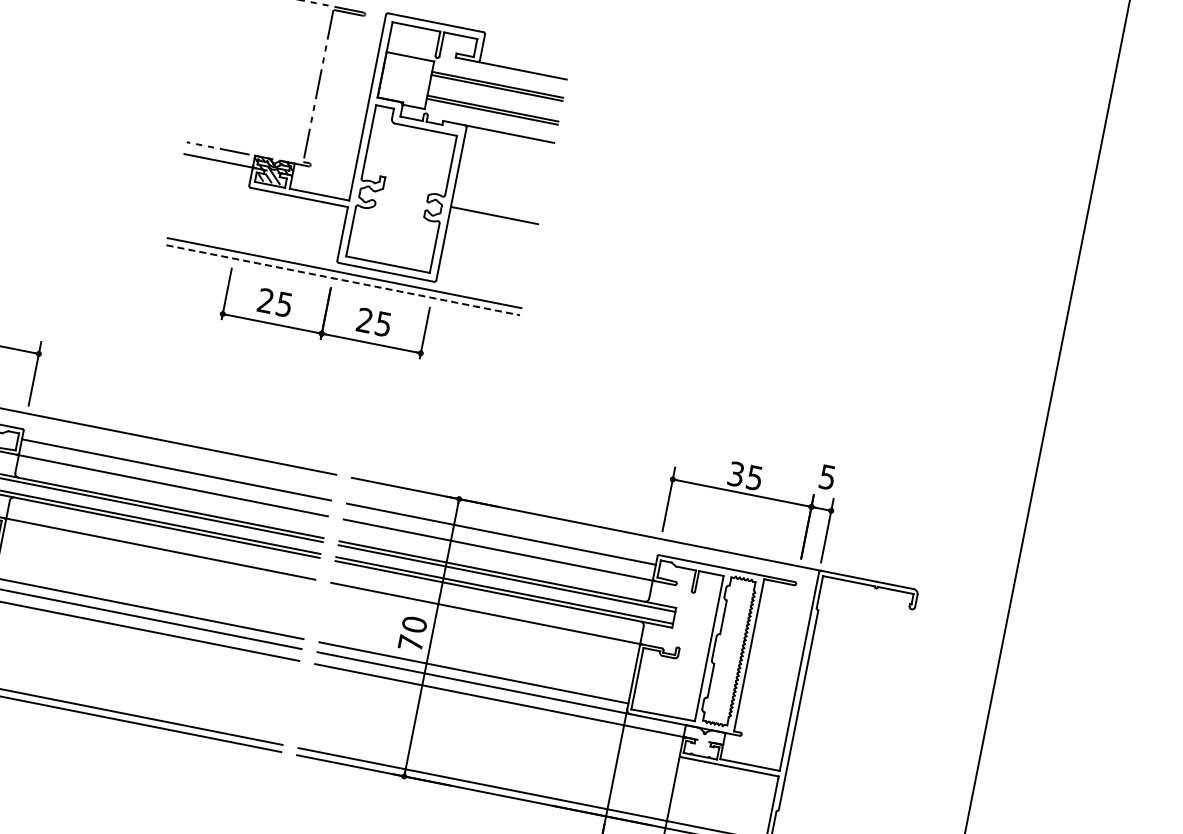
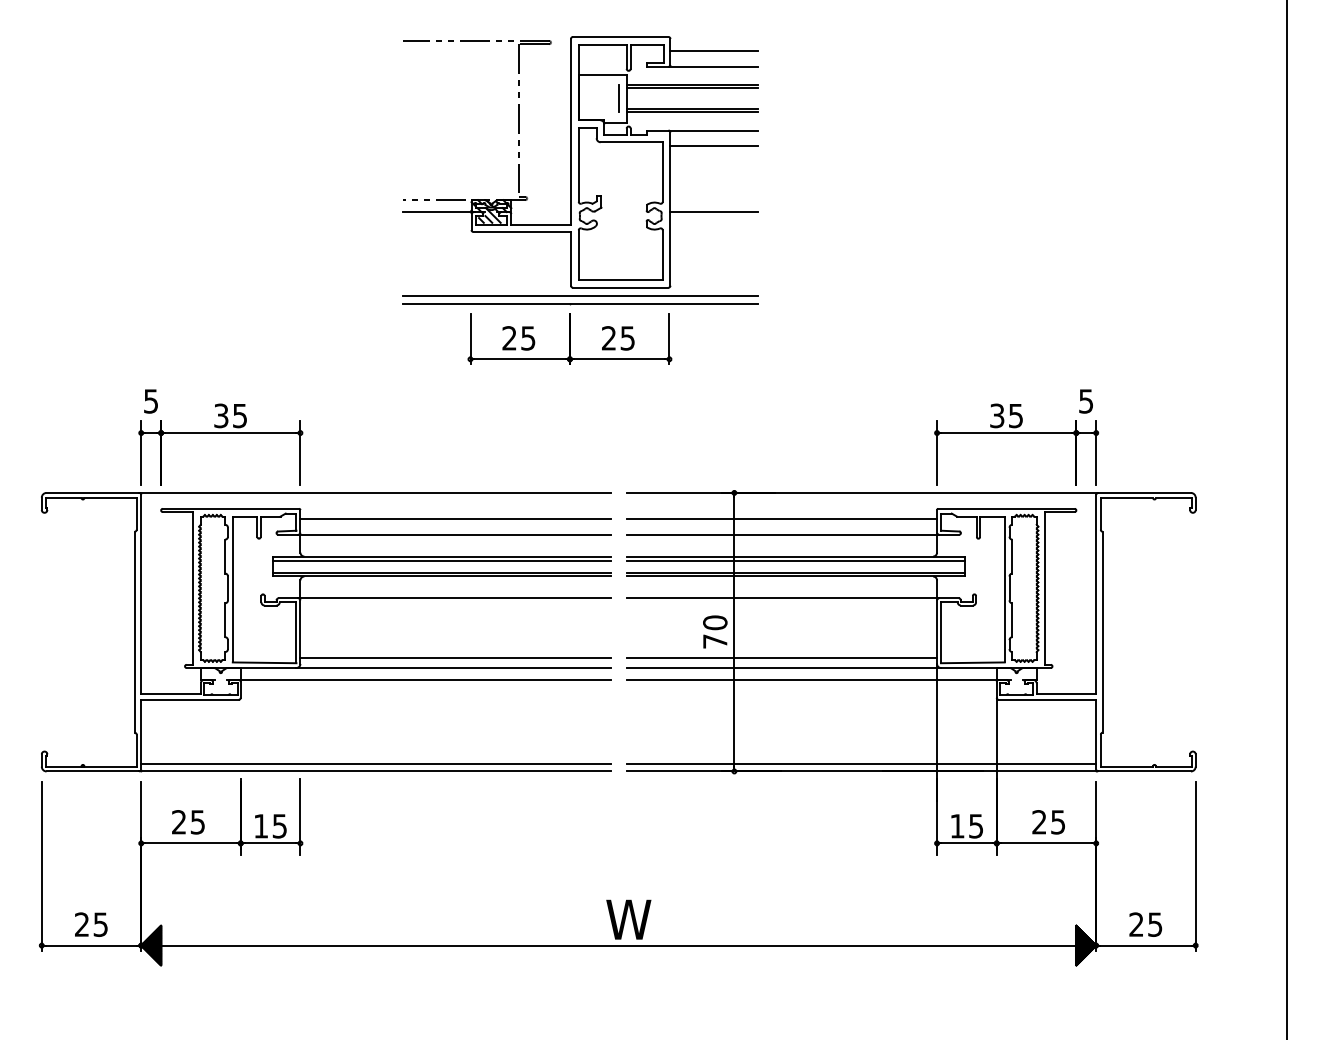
line: (526, 54) -> (714, 50), added
line: (421, 83) -> (618, 98), added
line: (507, 150) -> (714, 146), added
line: (343, 280) -> (580, 303), dashed -> solid

